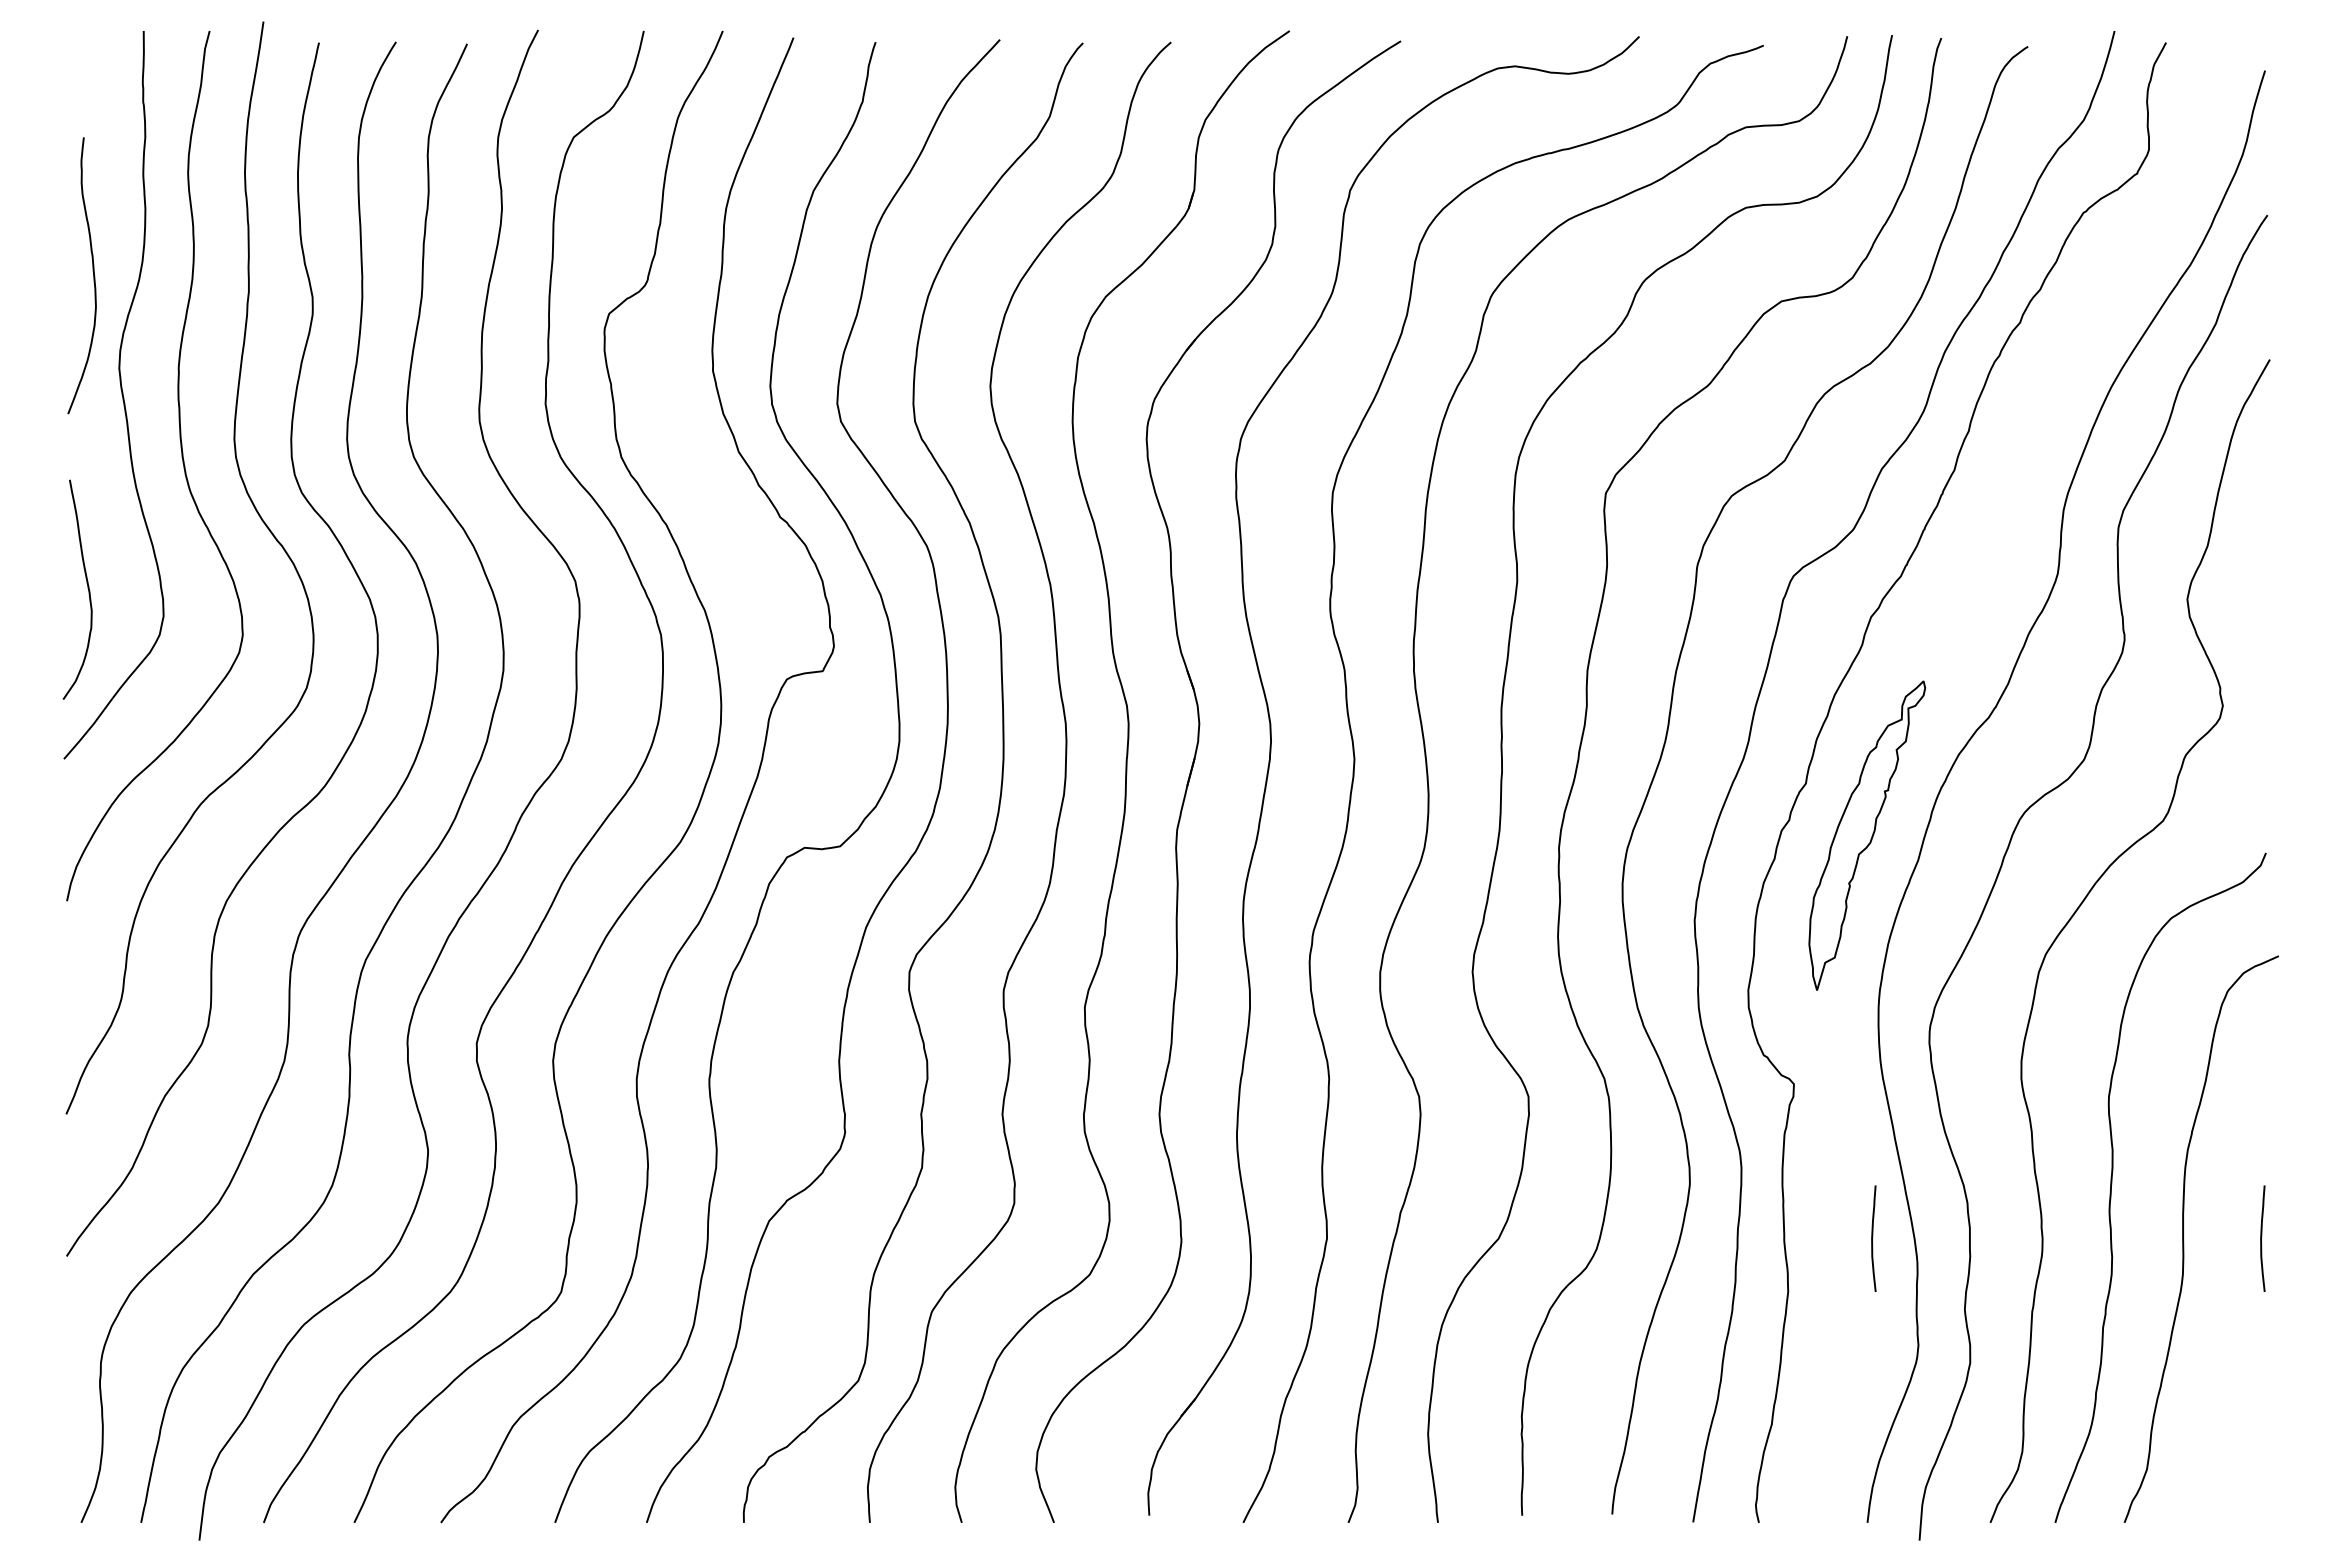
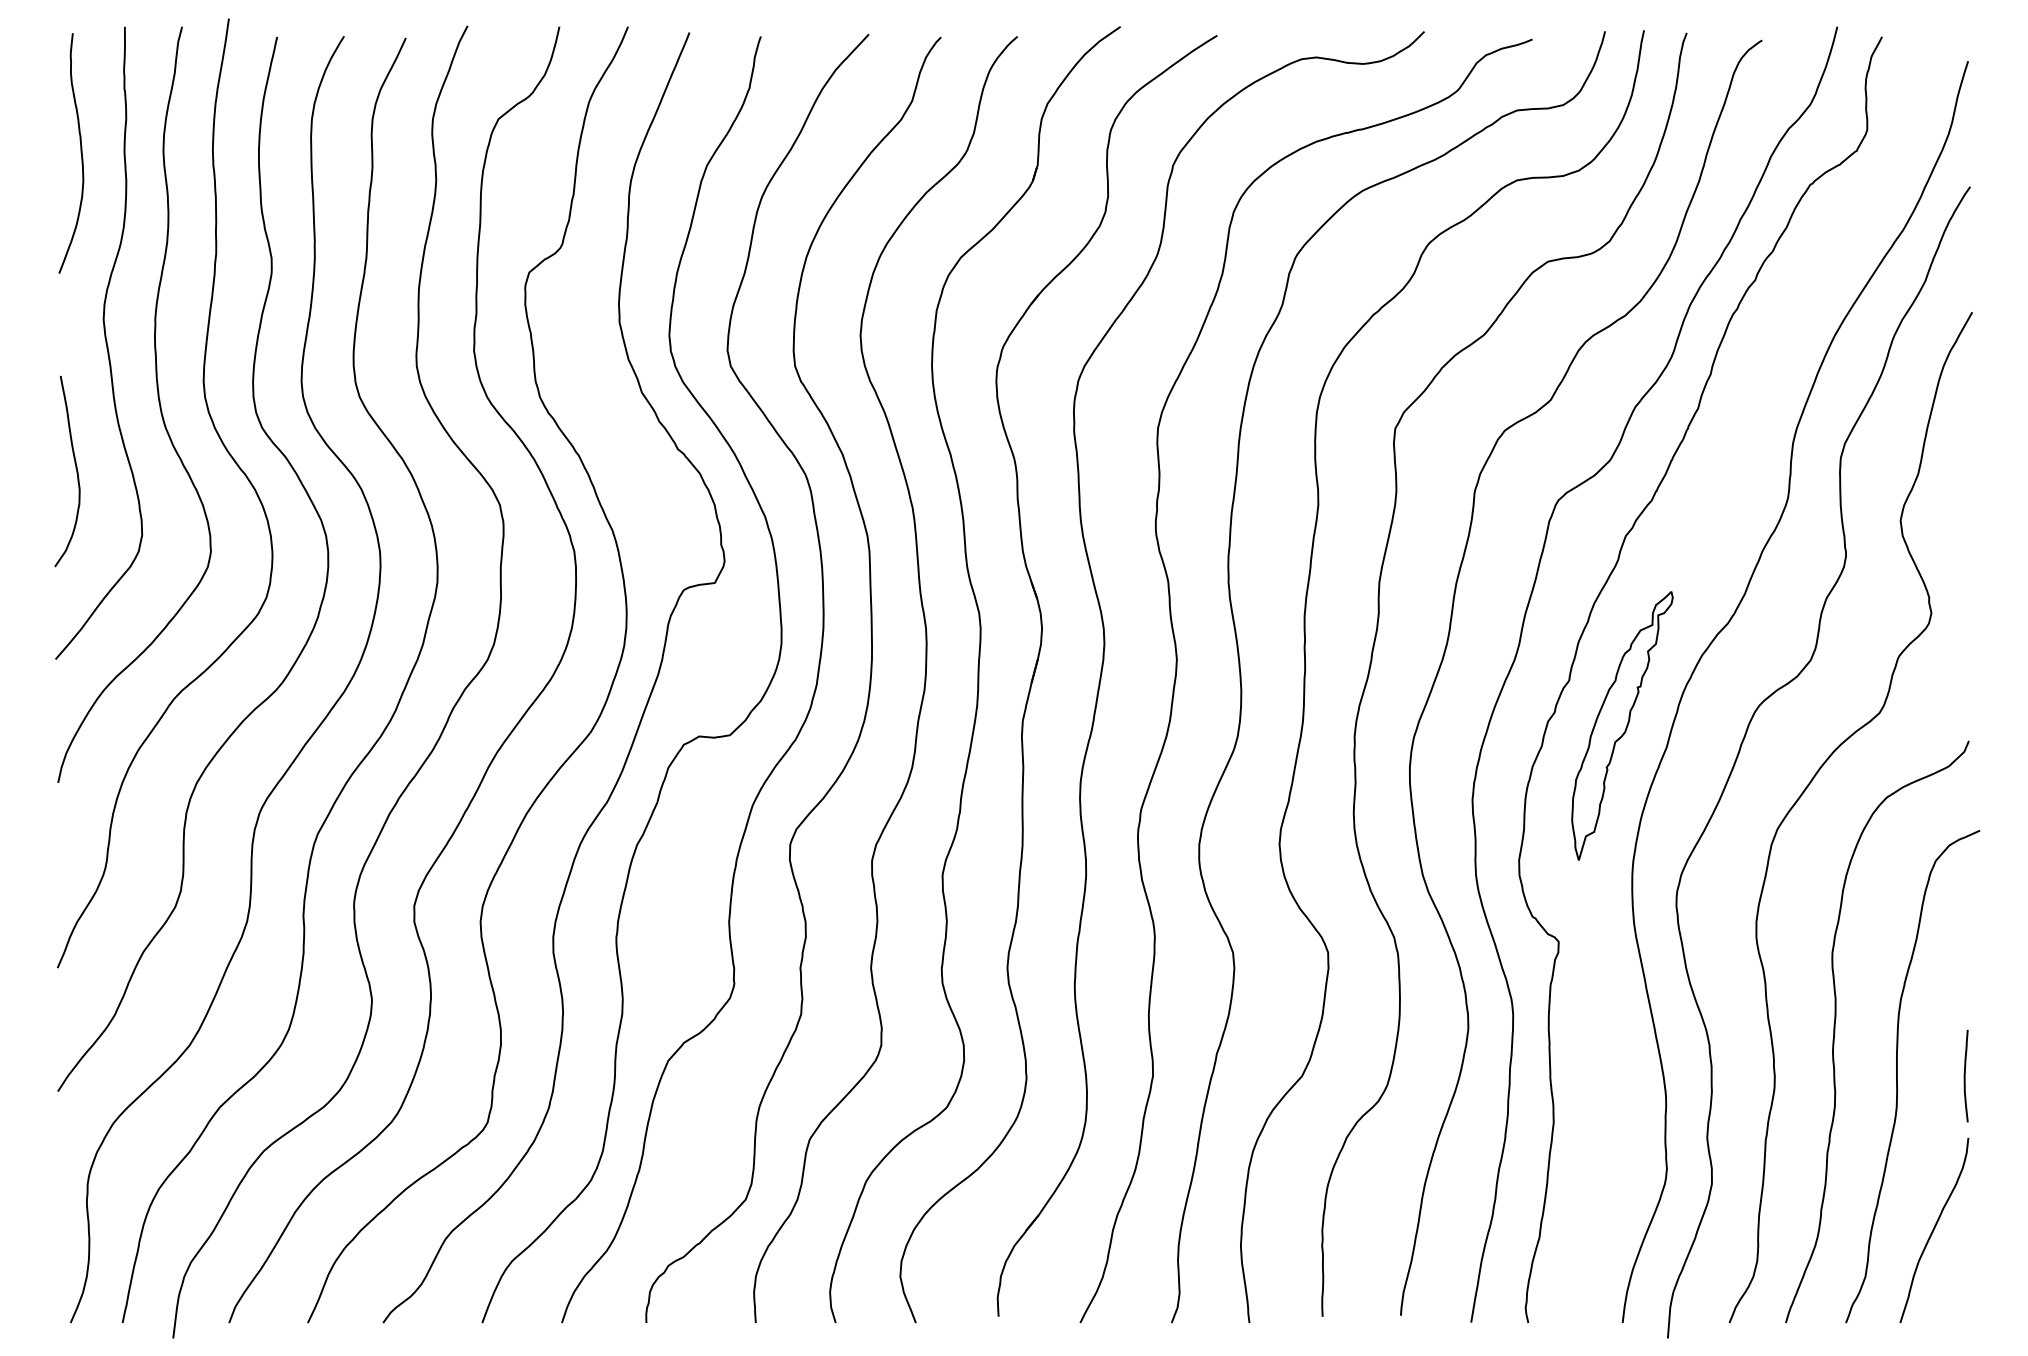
curve: (92, 271) -> (80, 149), moved
curve: (87, 588) -> (76, 470), moved
curve: (1873, 1237) -> (1627, 1075), removed
curve: (2226, 1415) -> (1934, 1229), added

